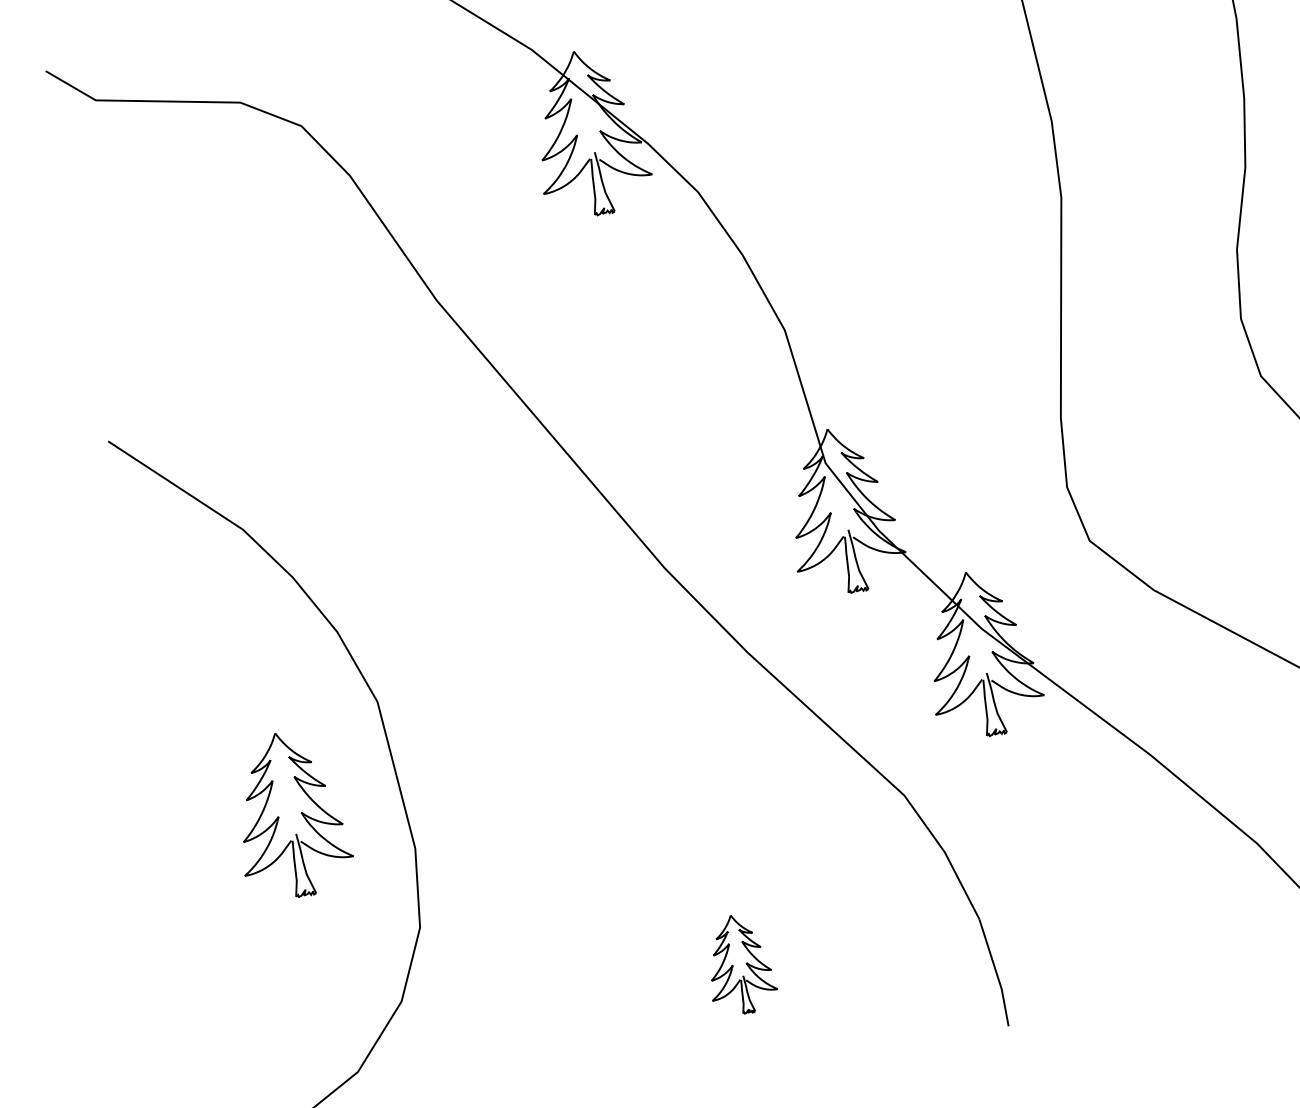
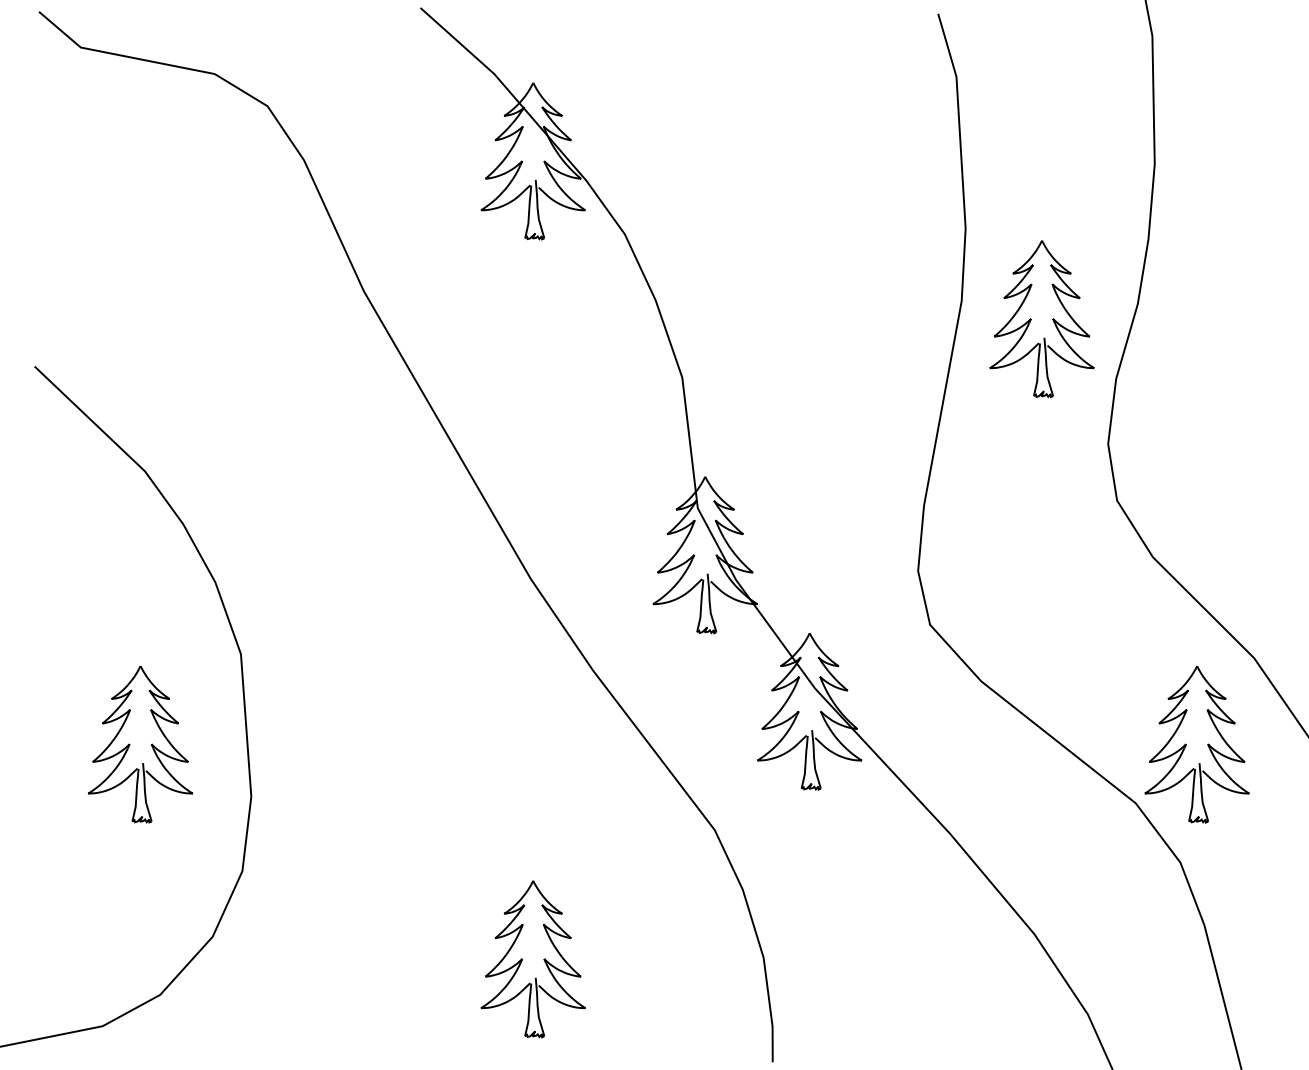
part: (1147, 201) -> (1041, 319), added
part: (738, 964) -> (532, 959), size x1.67

